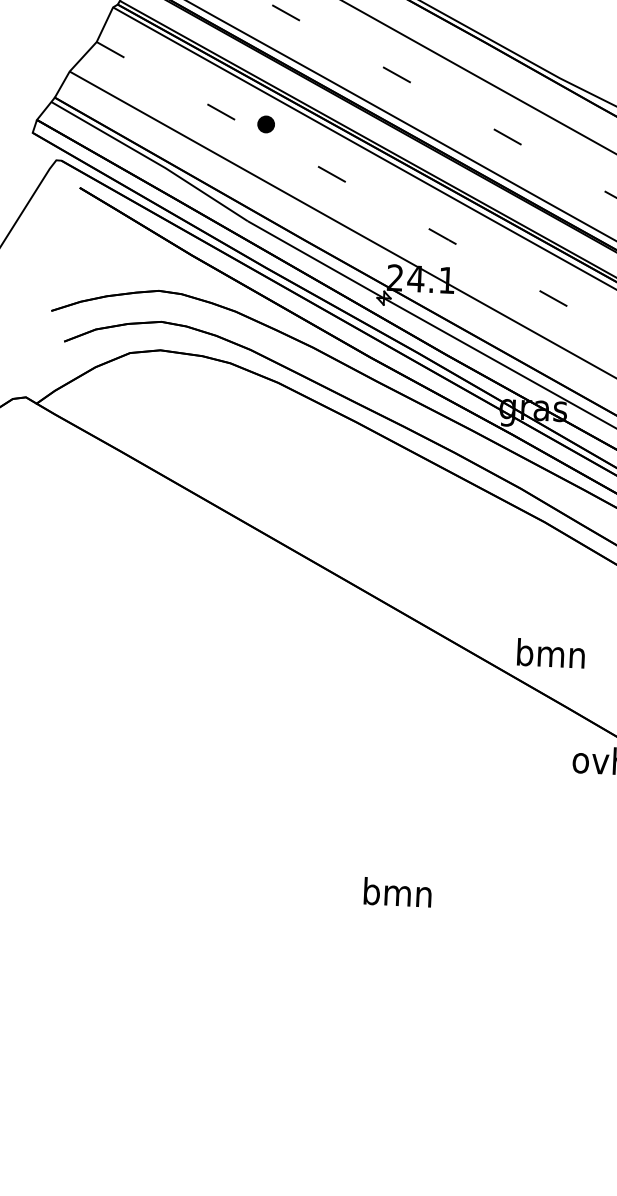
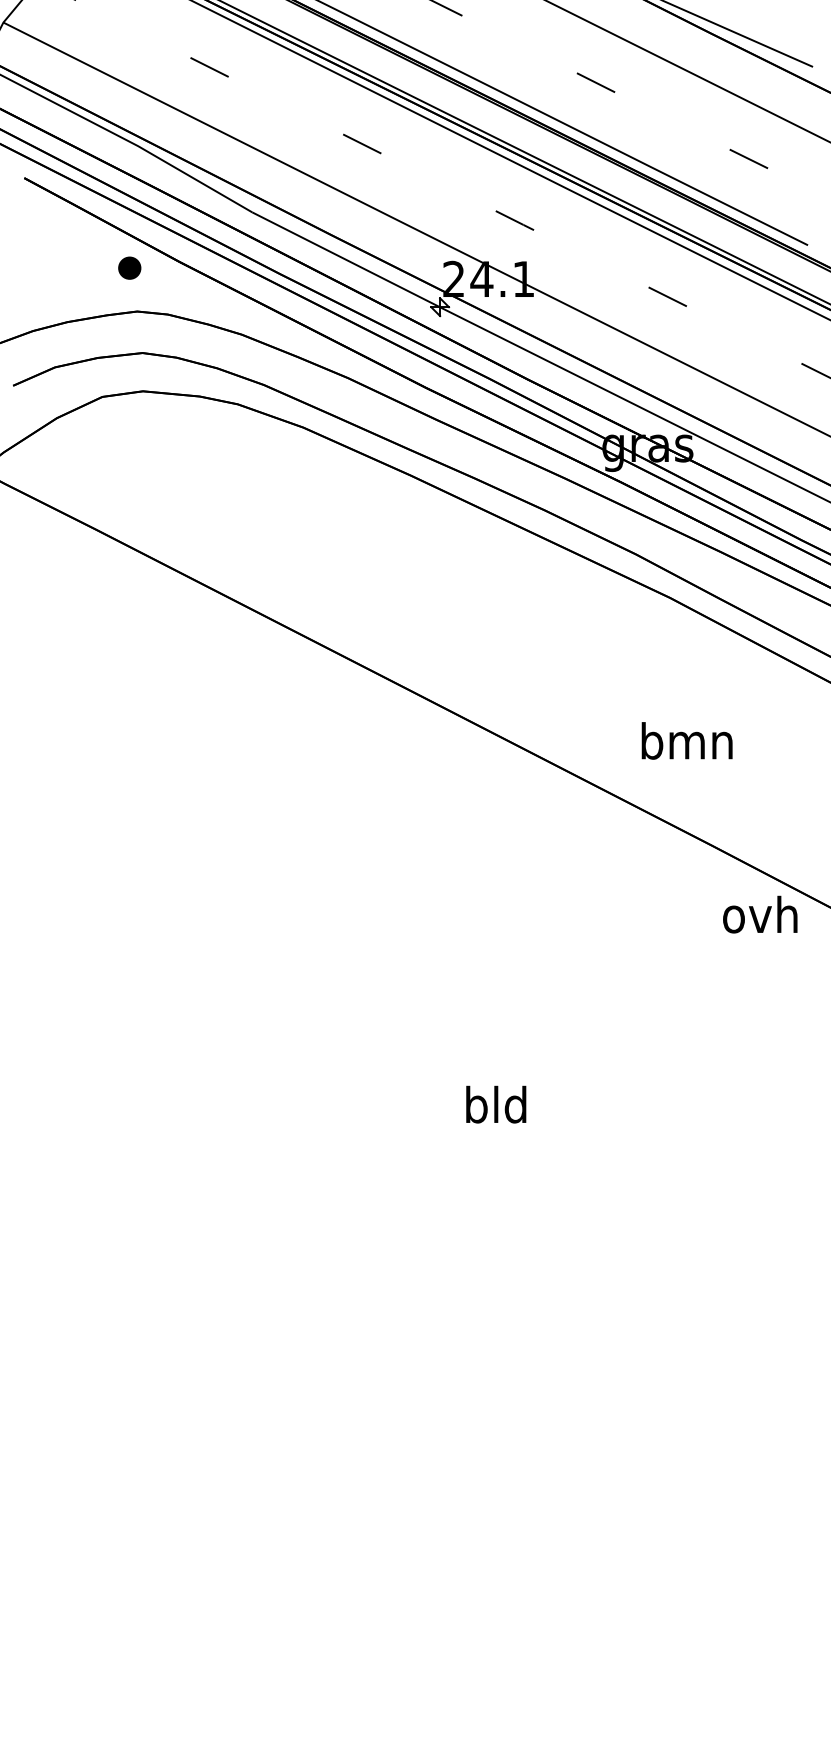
part: (266, 123) -> (129, 267), moved
text: (550, 653) -> (686, 740), moved
text: (397, 892) -> (496, 1104), bmn -> bld

